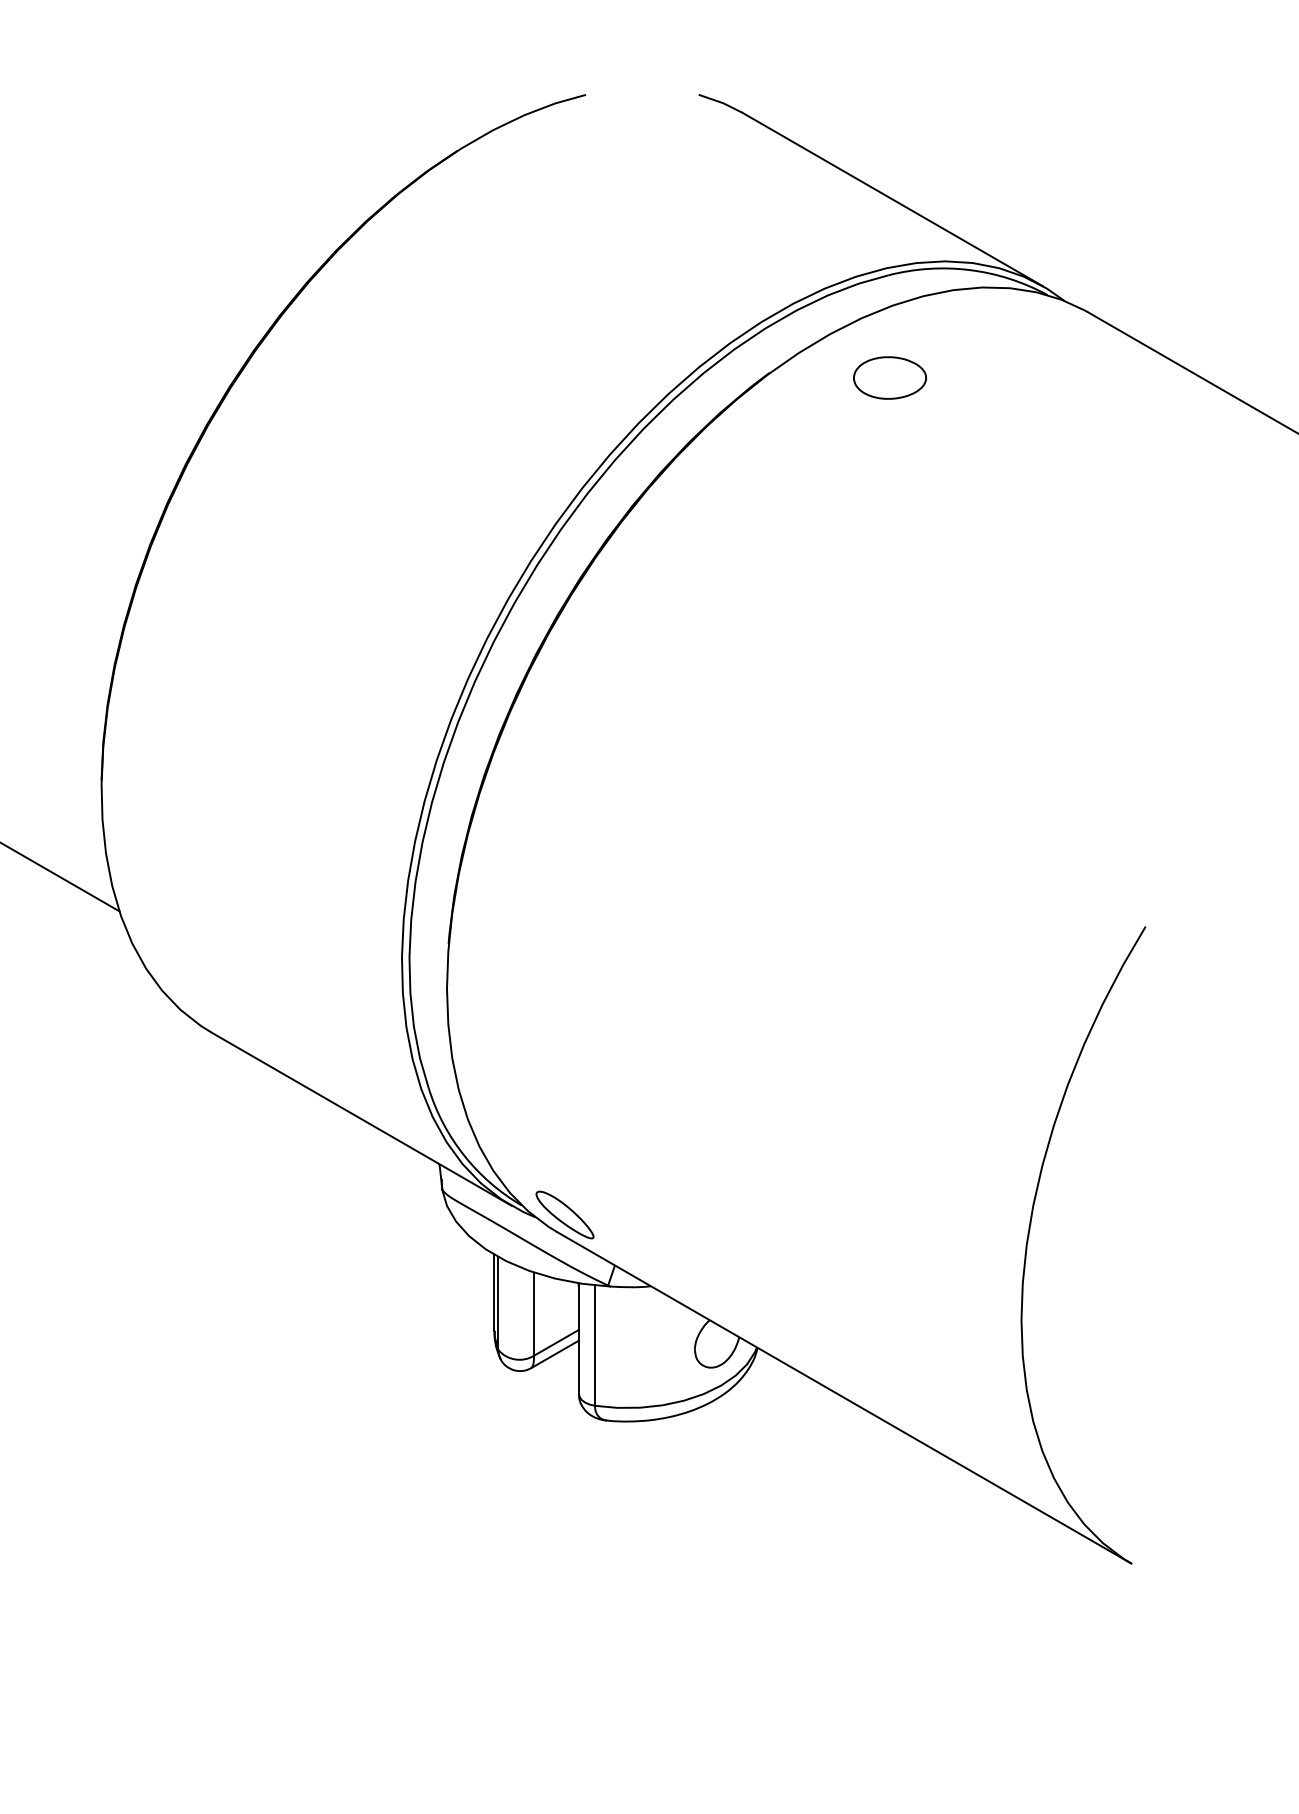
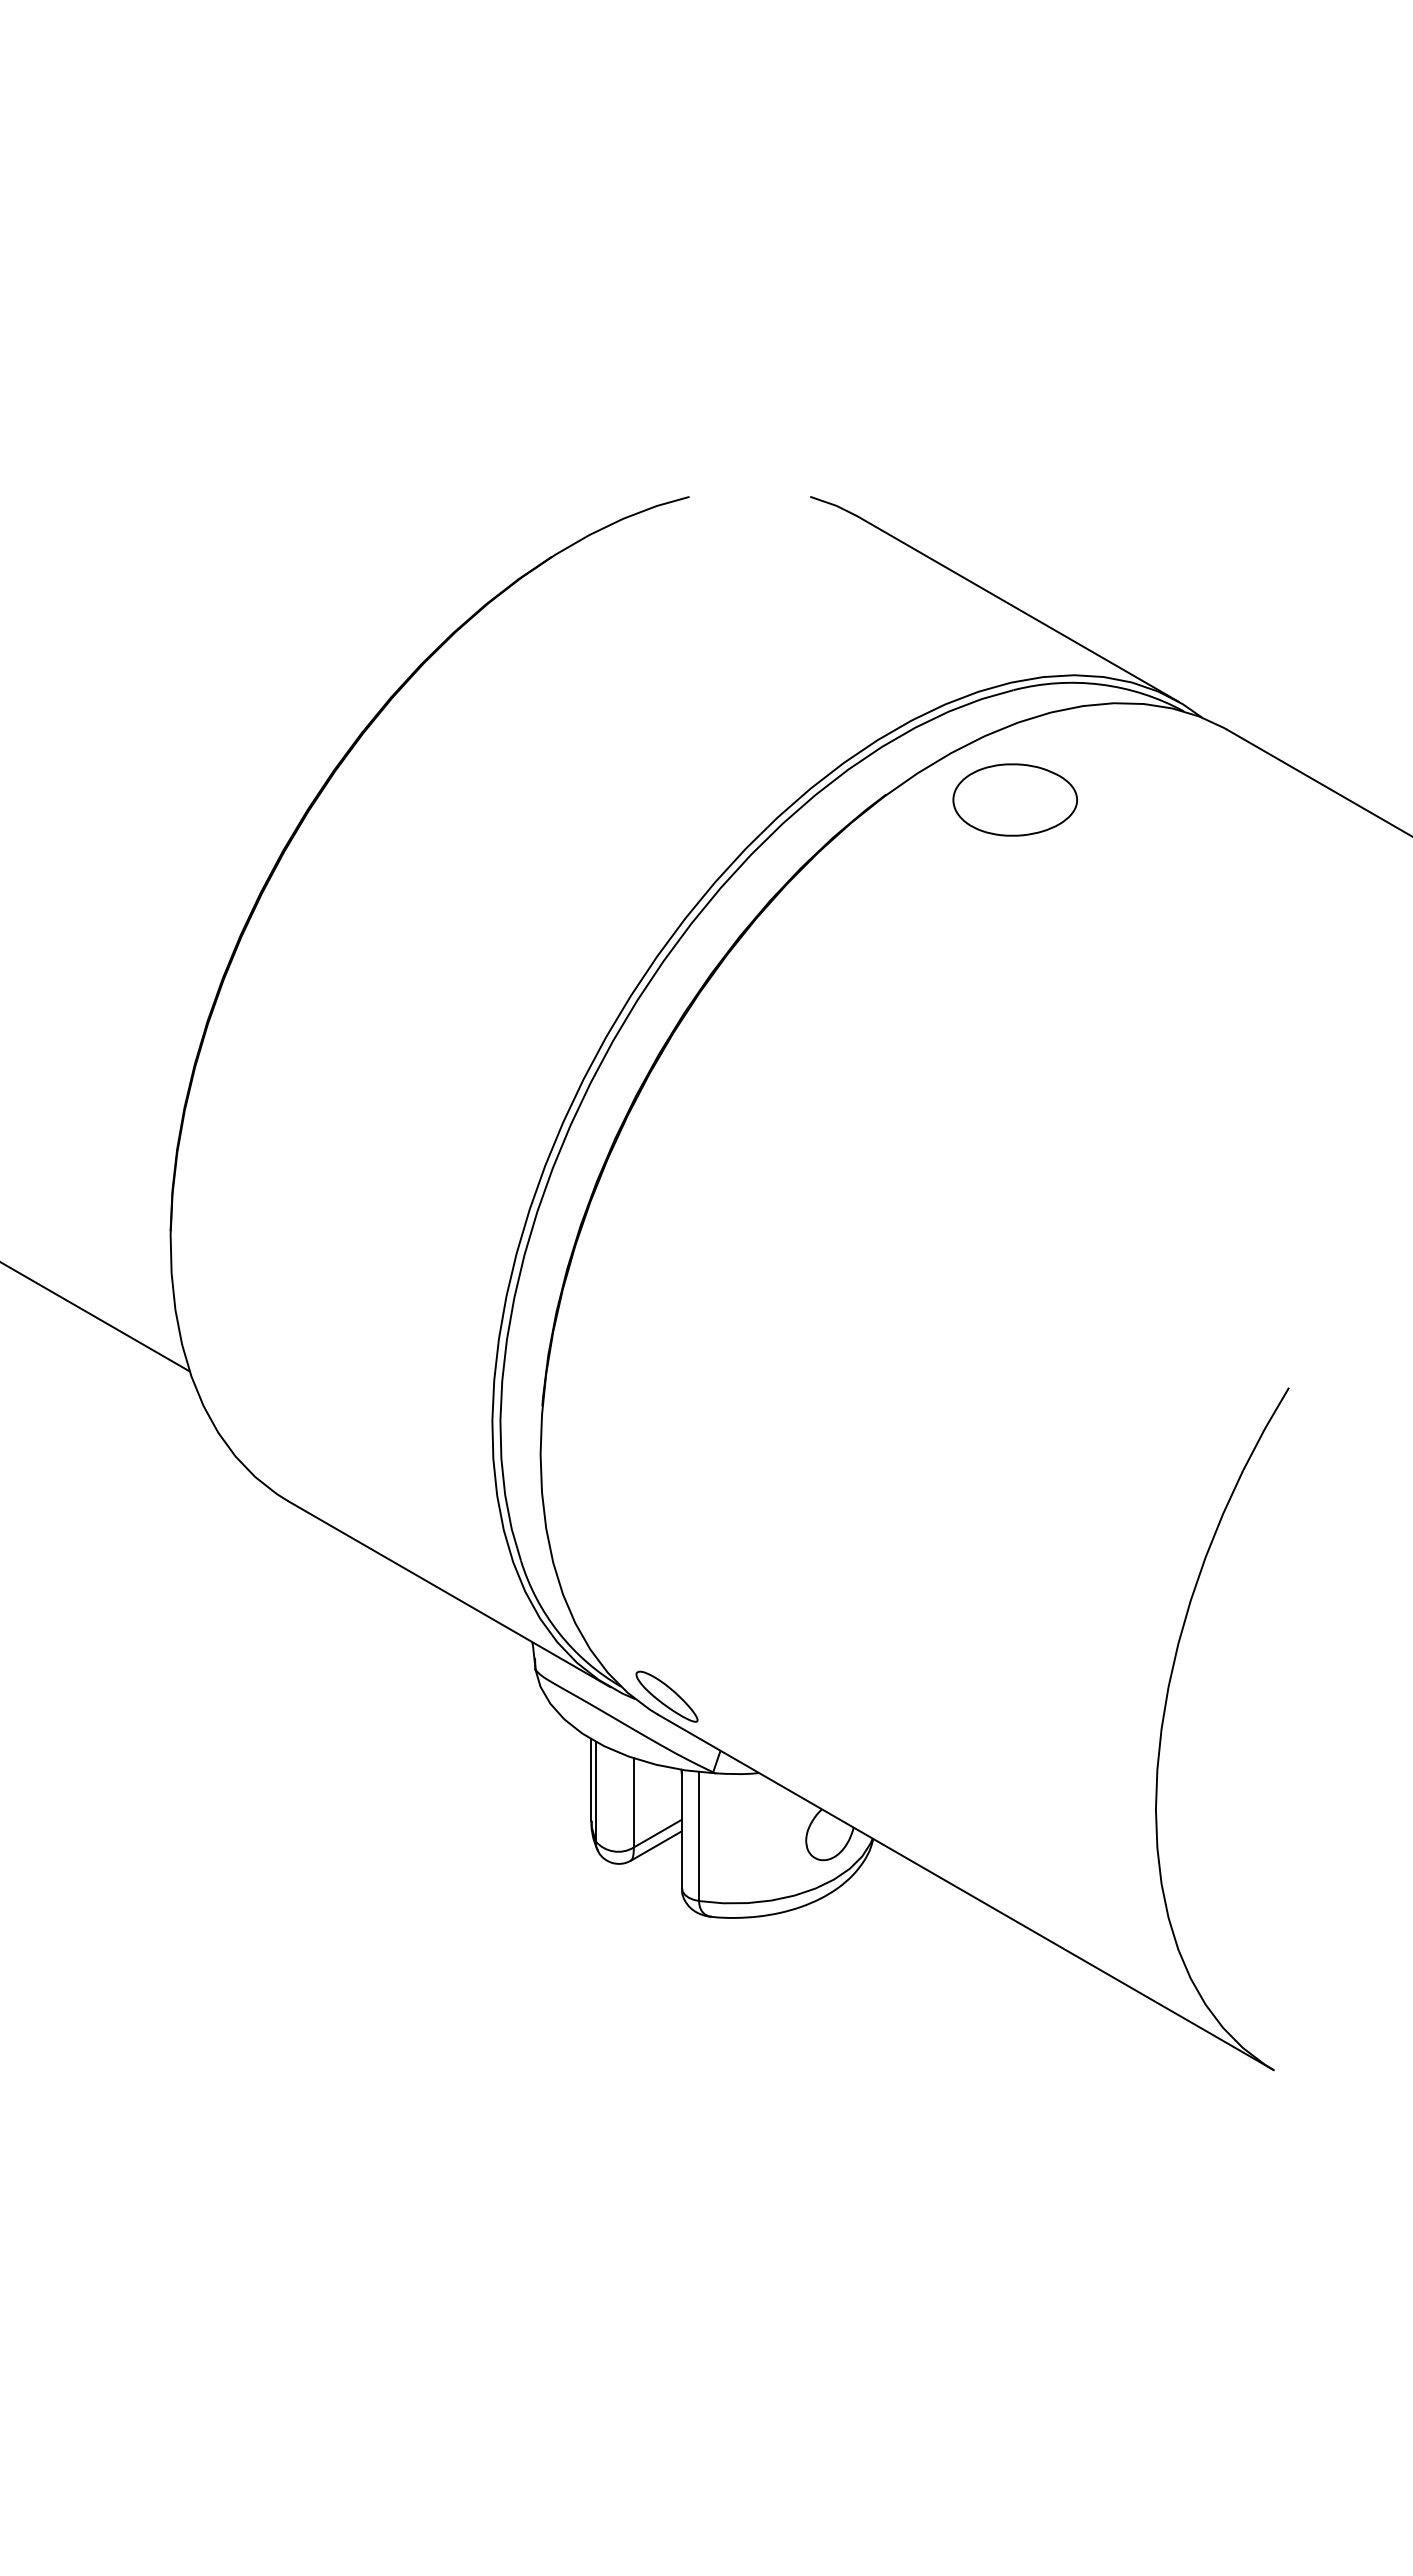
part: (889, 378) -> (1014, 800), size x1.6

